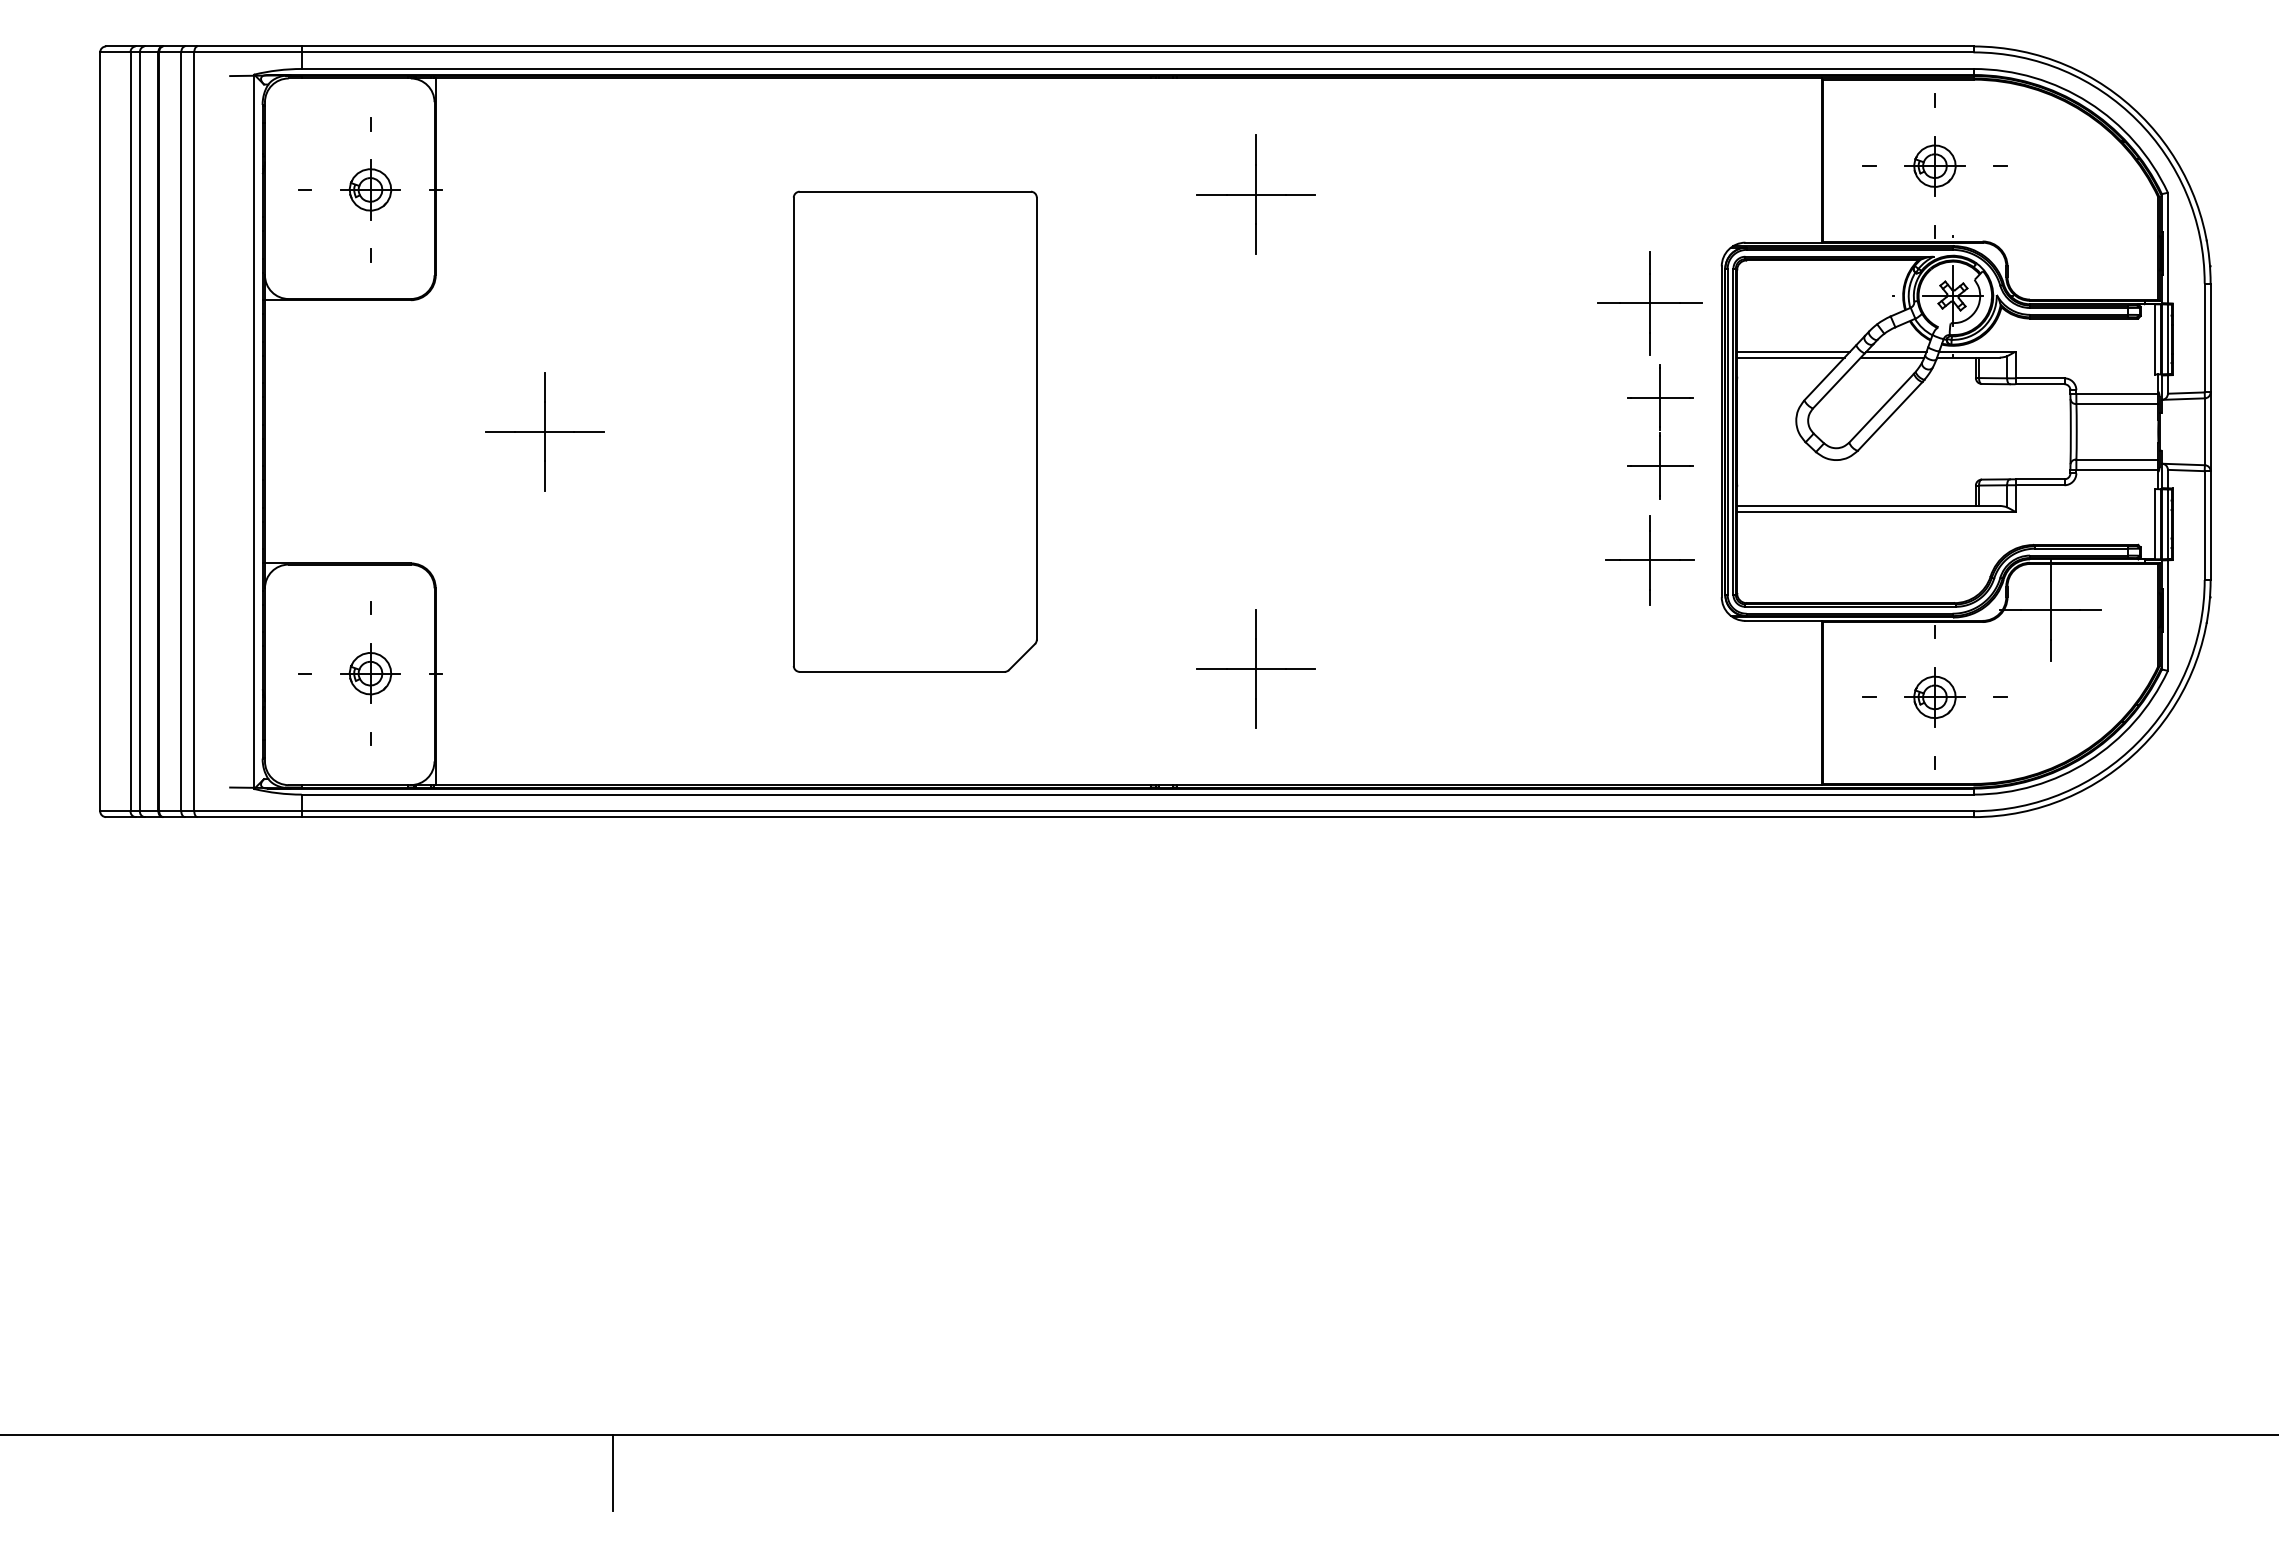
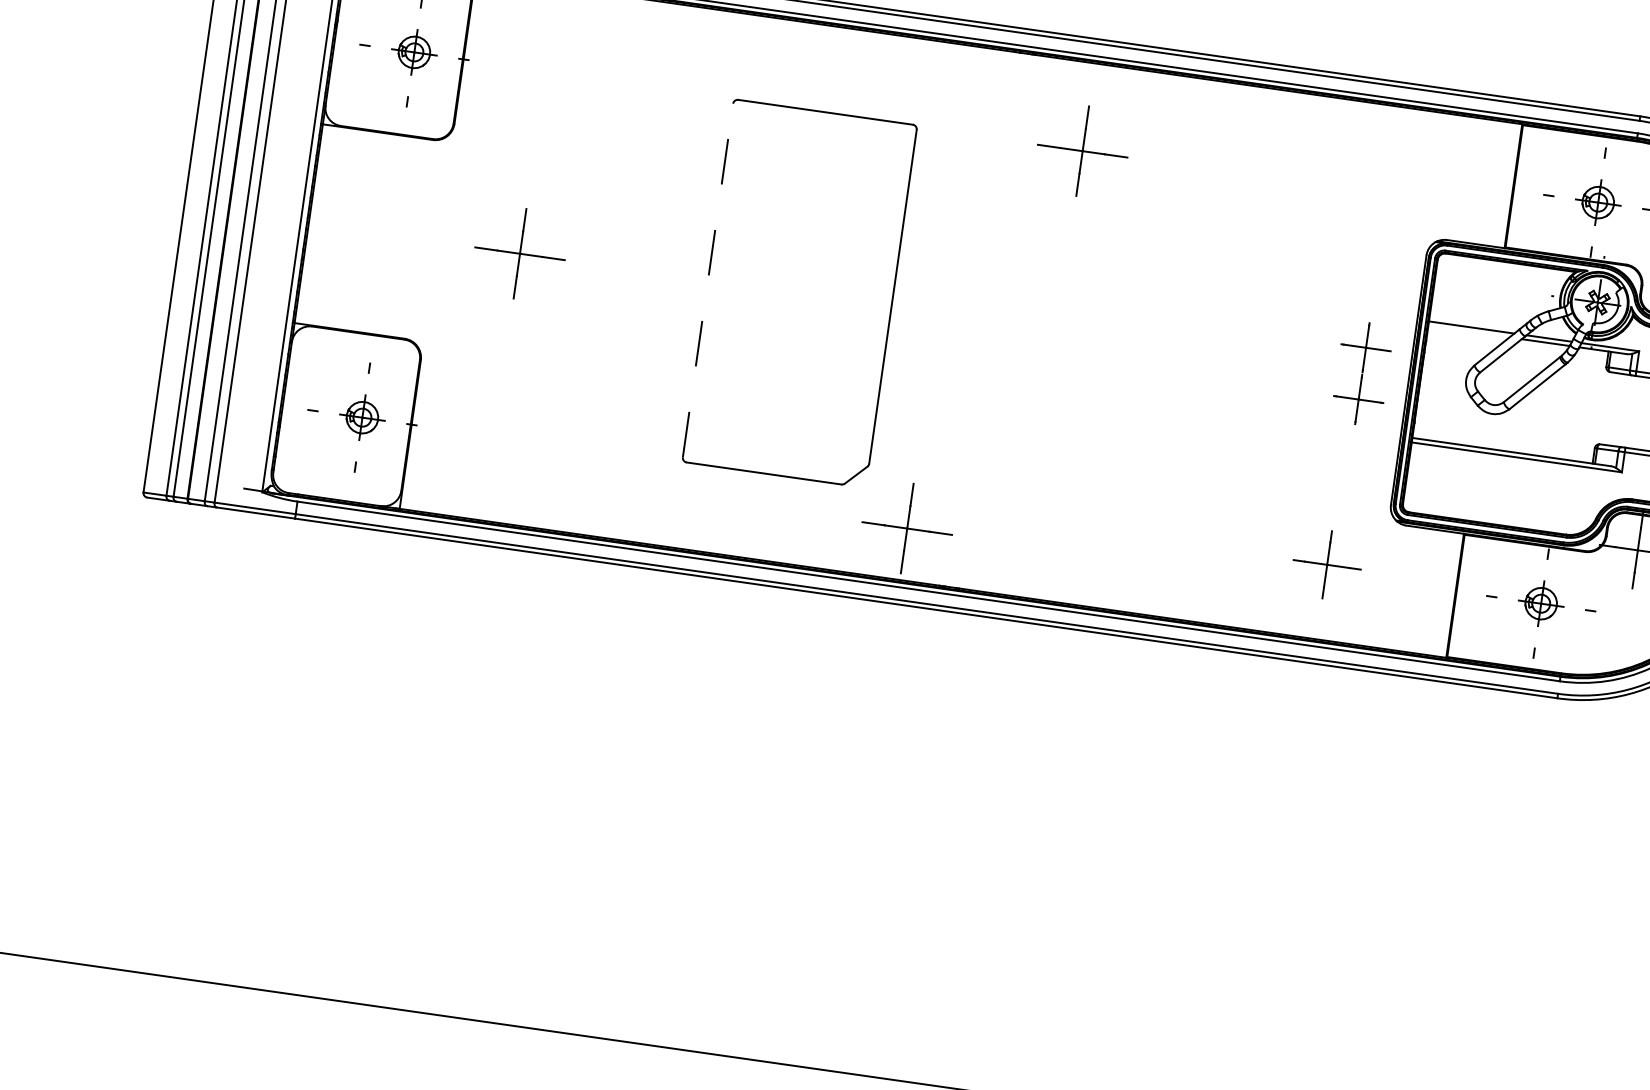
part: (1649, 303) -> (1367, 275), removed
line: (1790, 357) -> (1468, 331), removed
line: (793, 431) -> (707, 280), solid -> dashed
part: (1649, 560) -> (1326, 564), moved
part: (1255, 668) -> (906, 528), moved
line: (613, 1472) -> (460, 1046), removed

